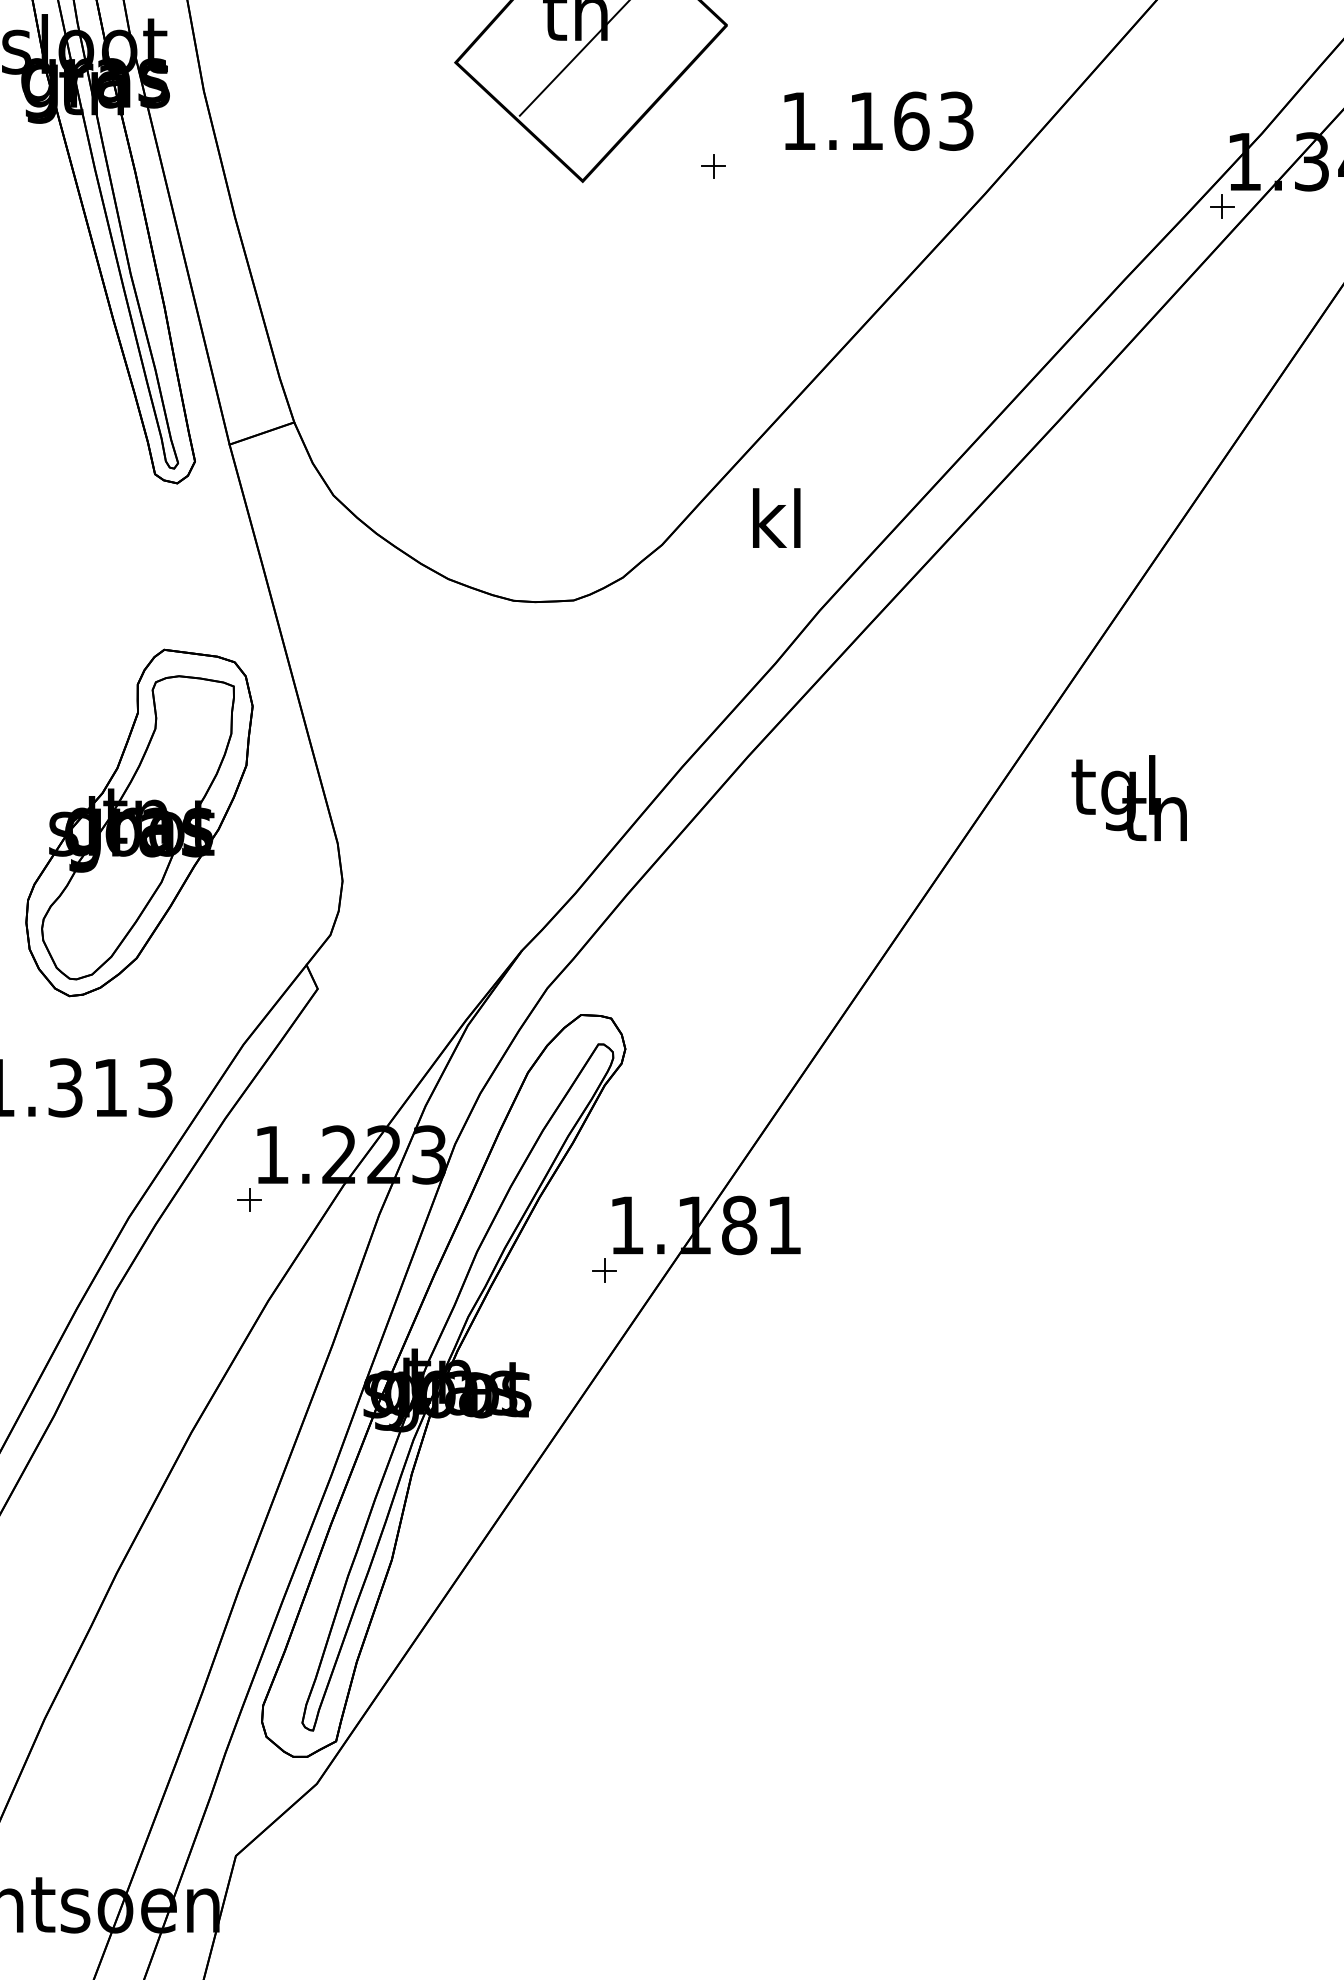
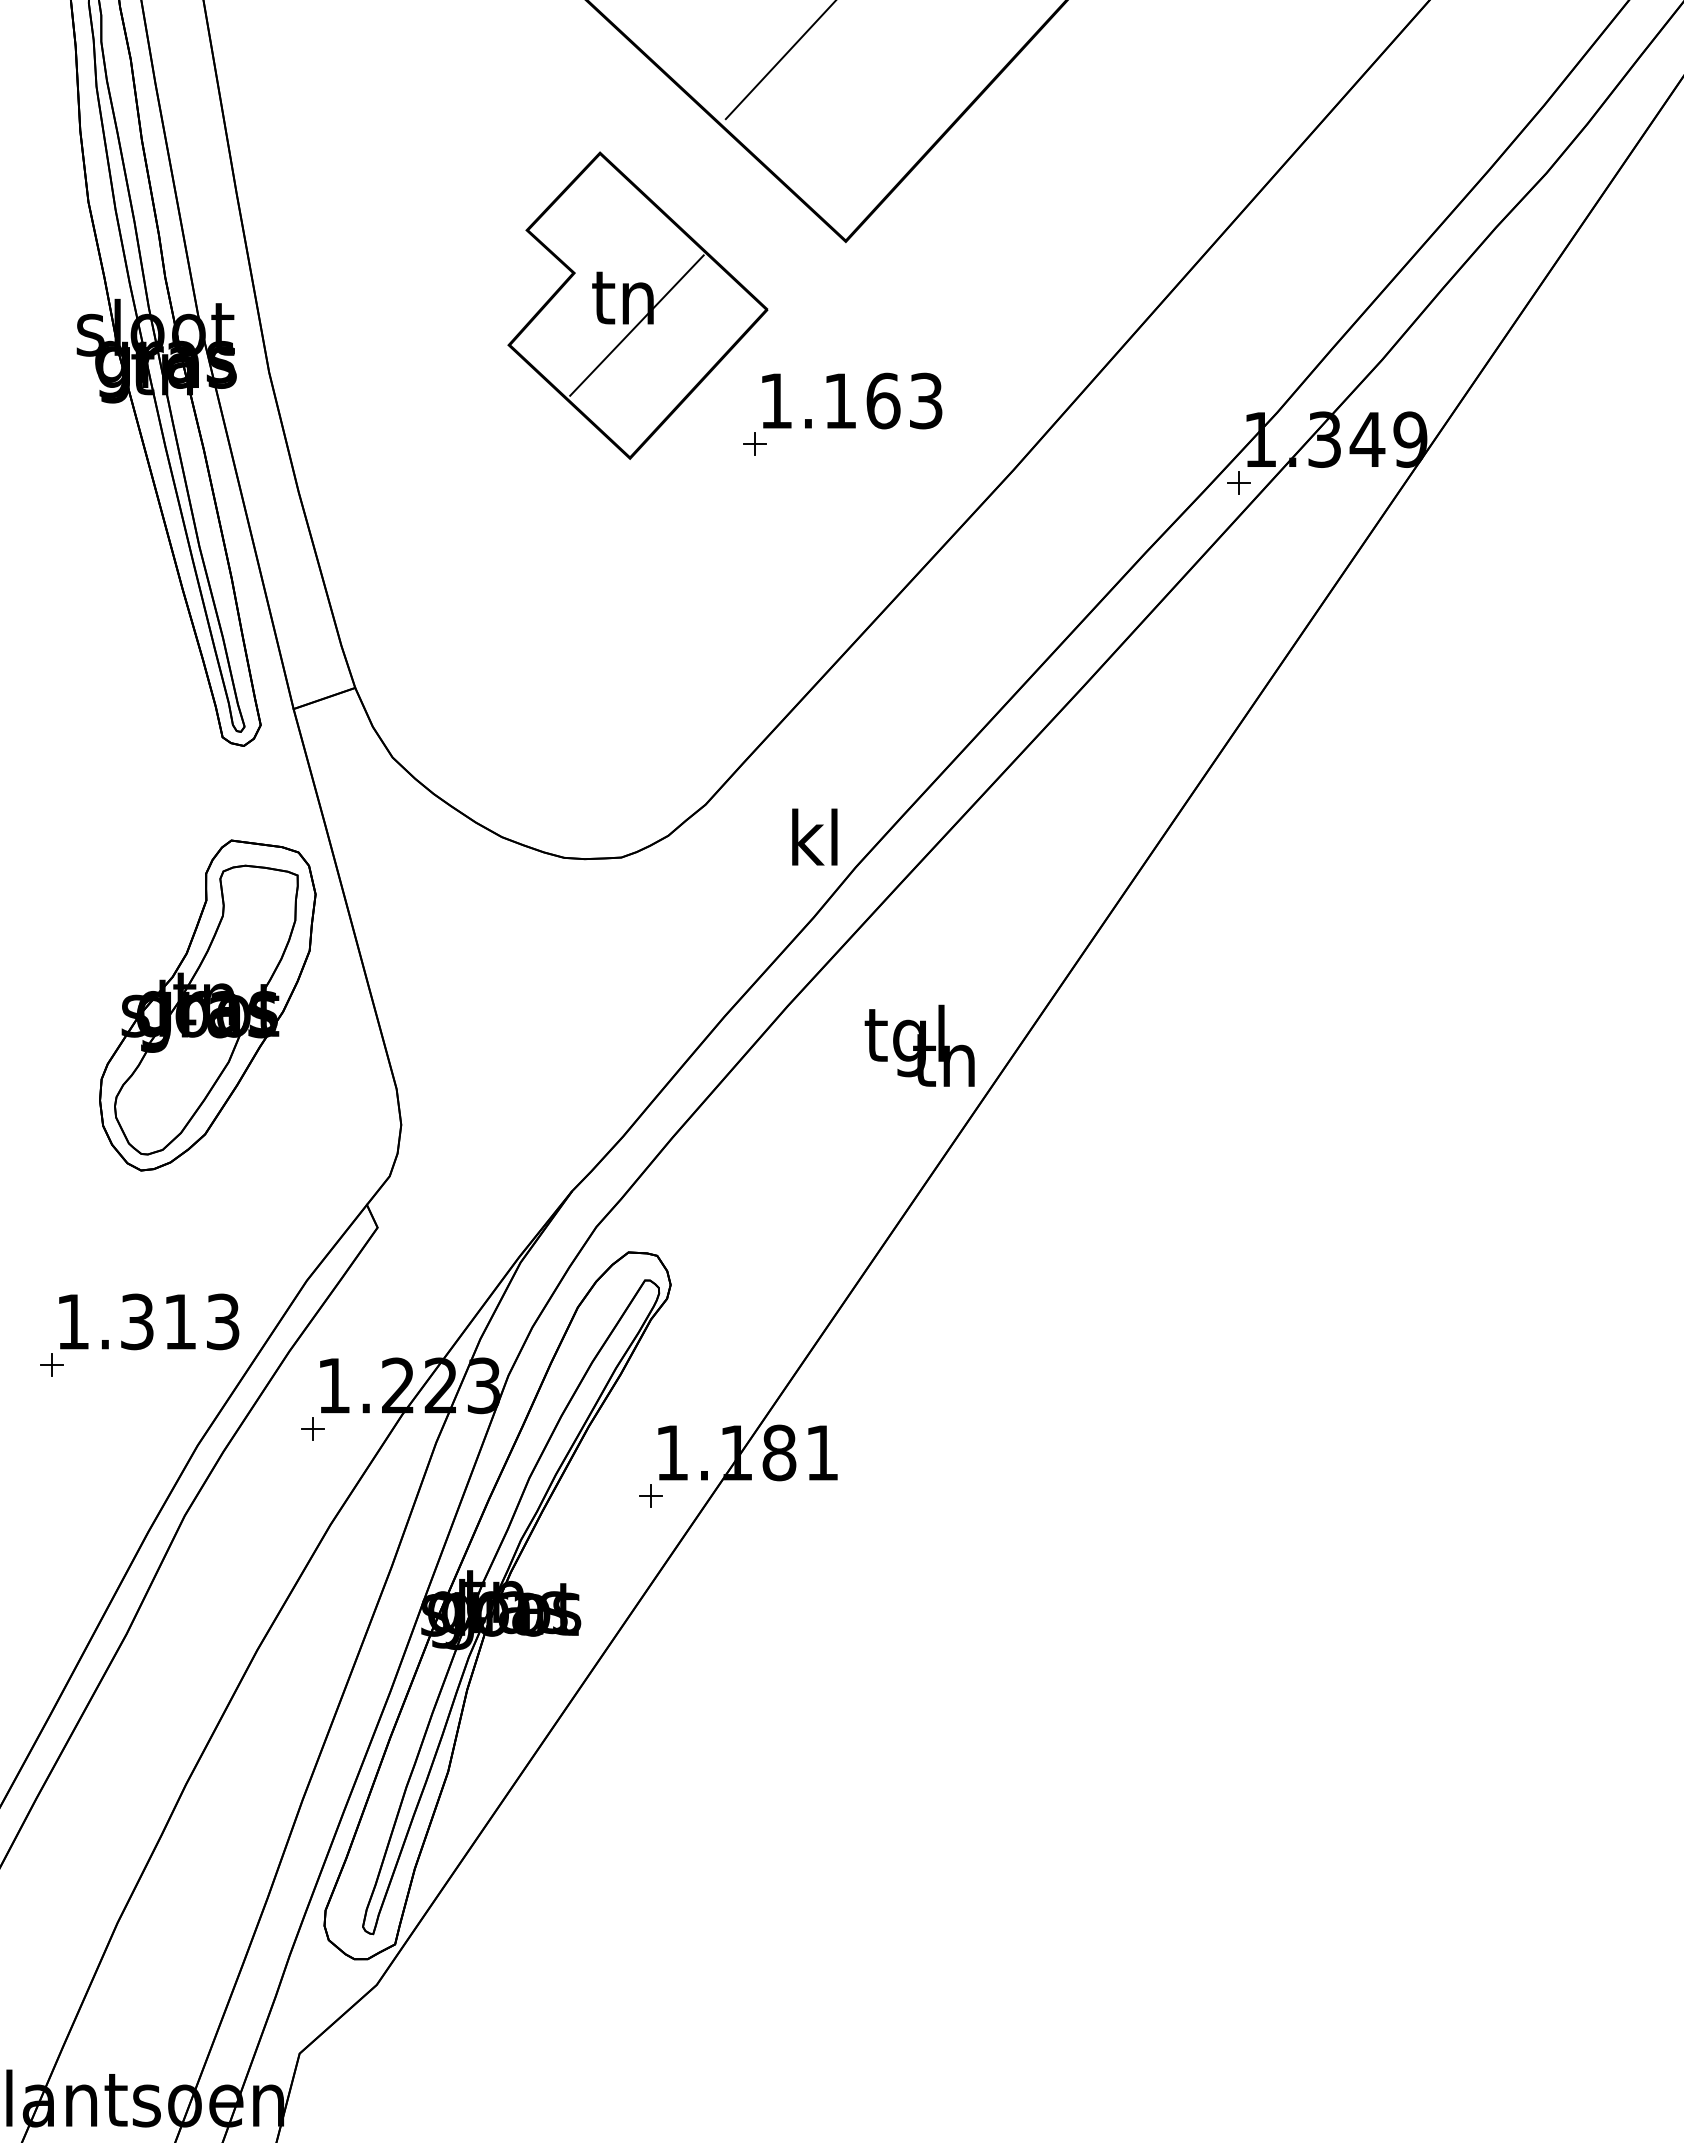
text: (879, 120) -> (852, 400), moved
text: (776, 517) -> (814, 836), moved
text: (1129, 797) -> (919, 1045), moved
part: (139, 822) -> (207, 1005), moved

